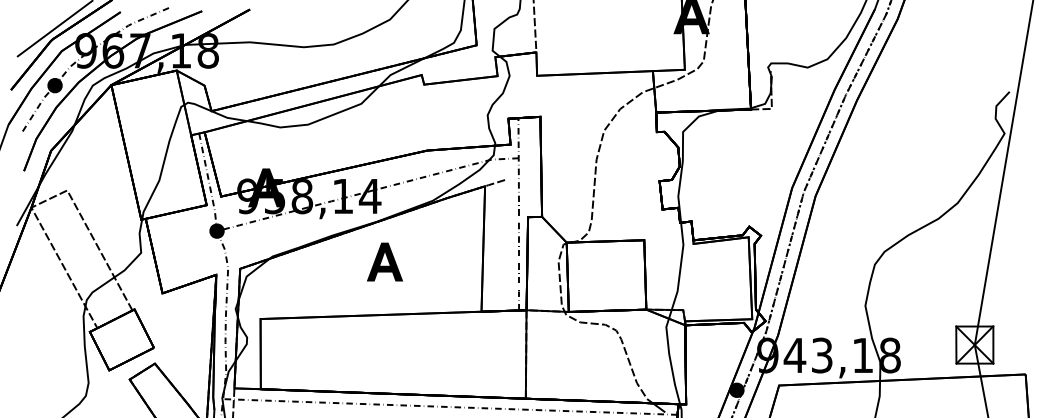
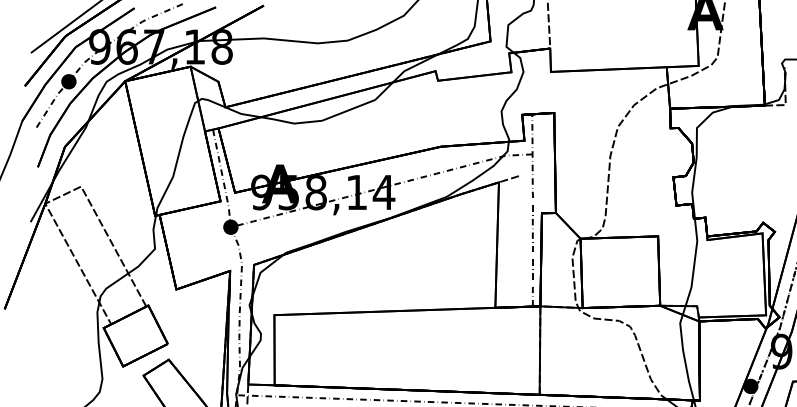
part: (384, 261) -> (398, 257), removed

